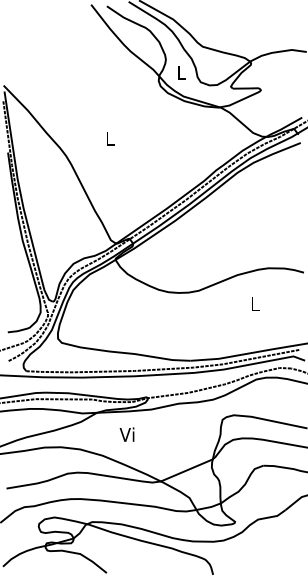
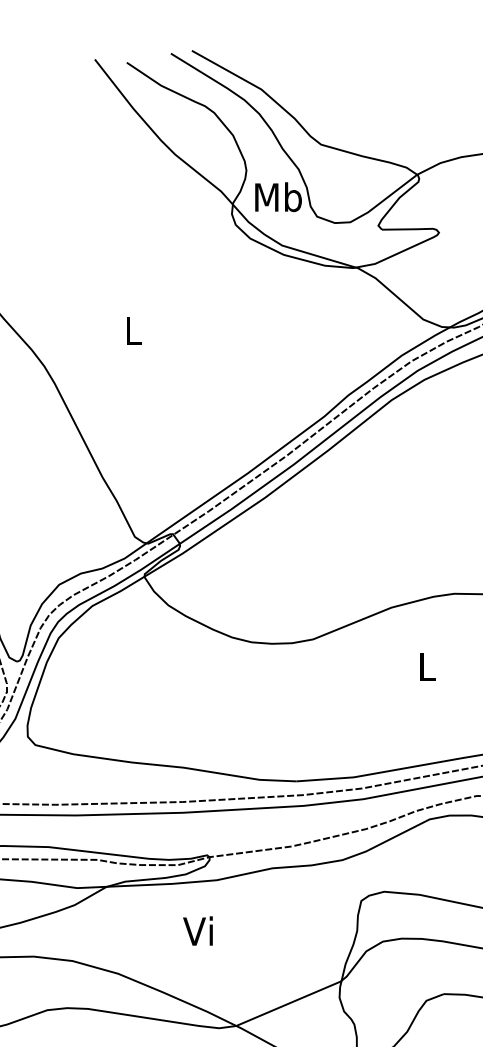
text: (181, 72) -> (278, 196), L -> Mb
text: (126, 434) -> (196, 930), moved

